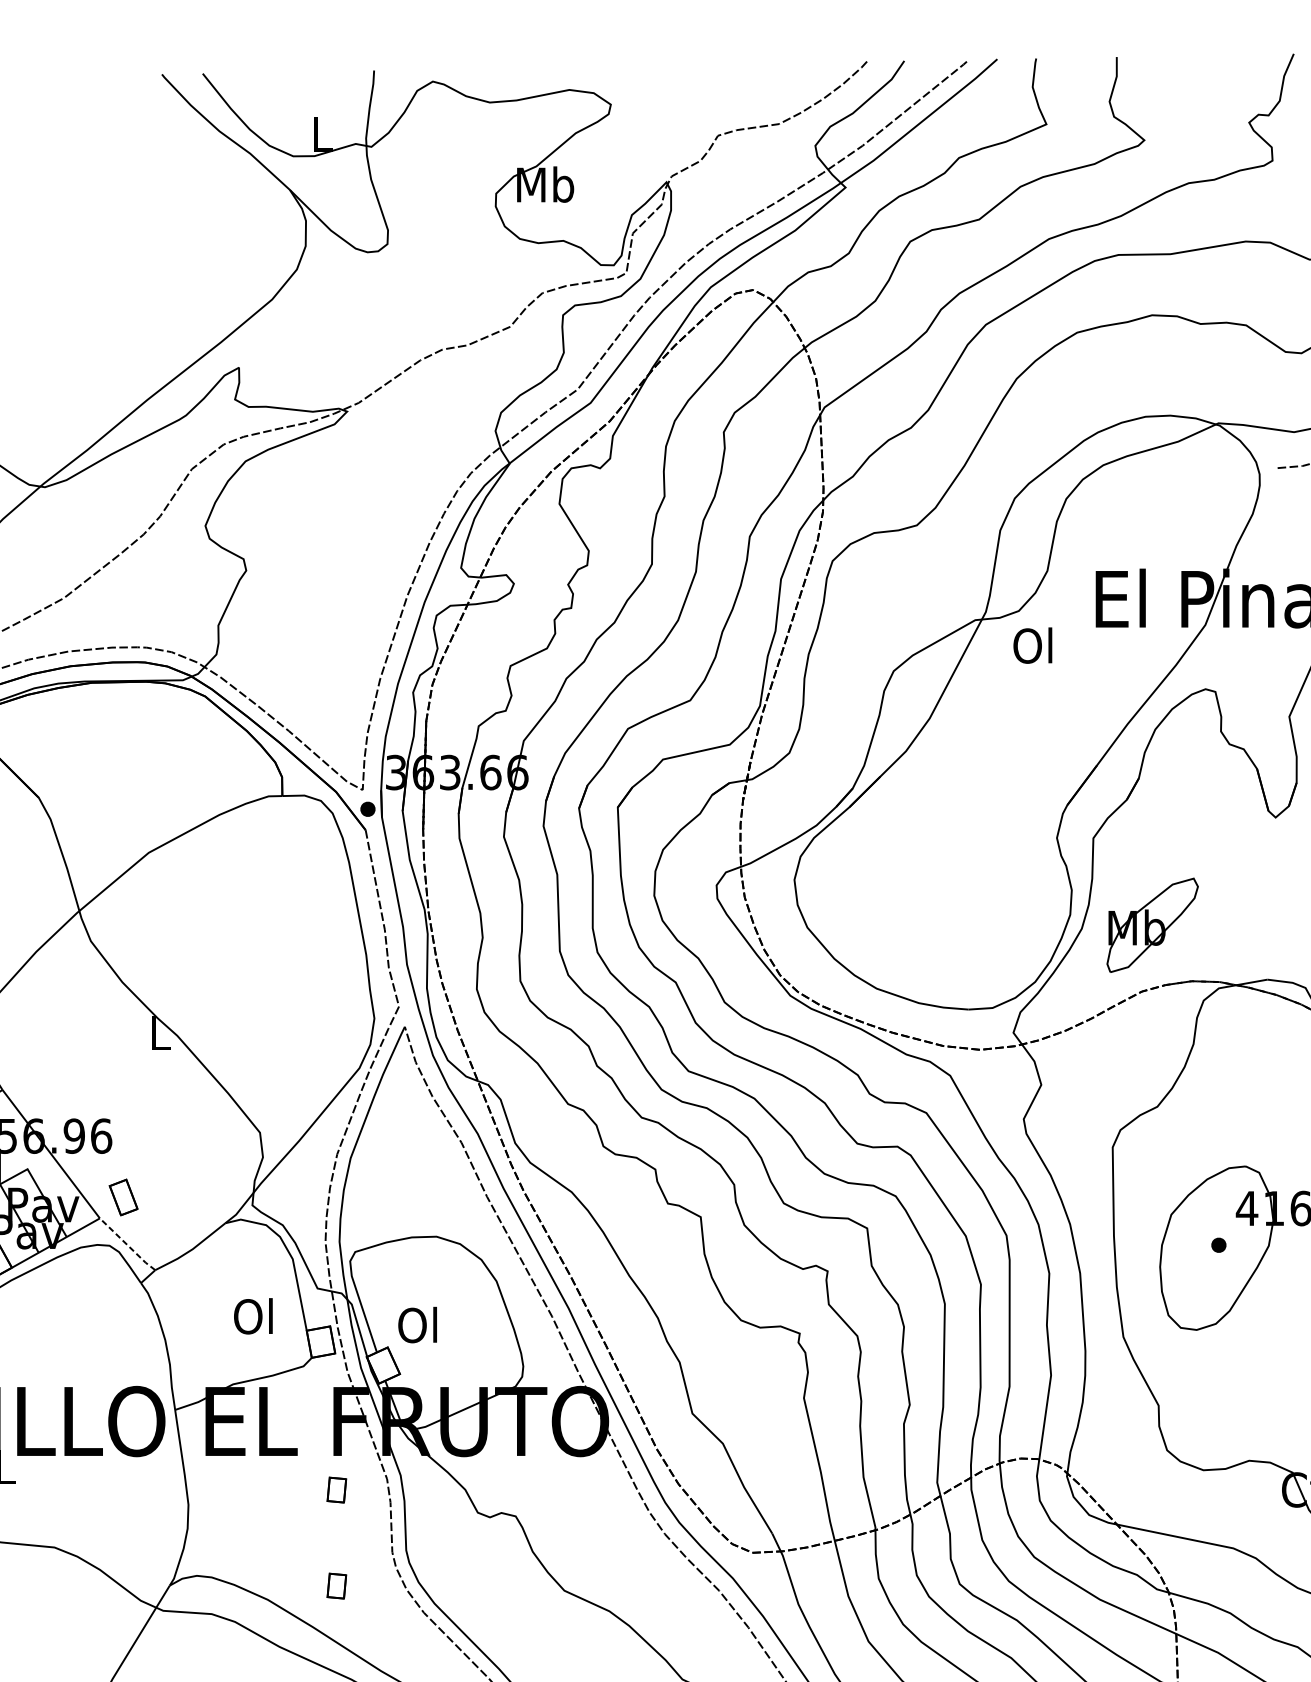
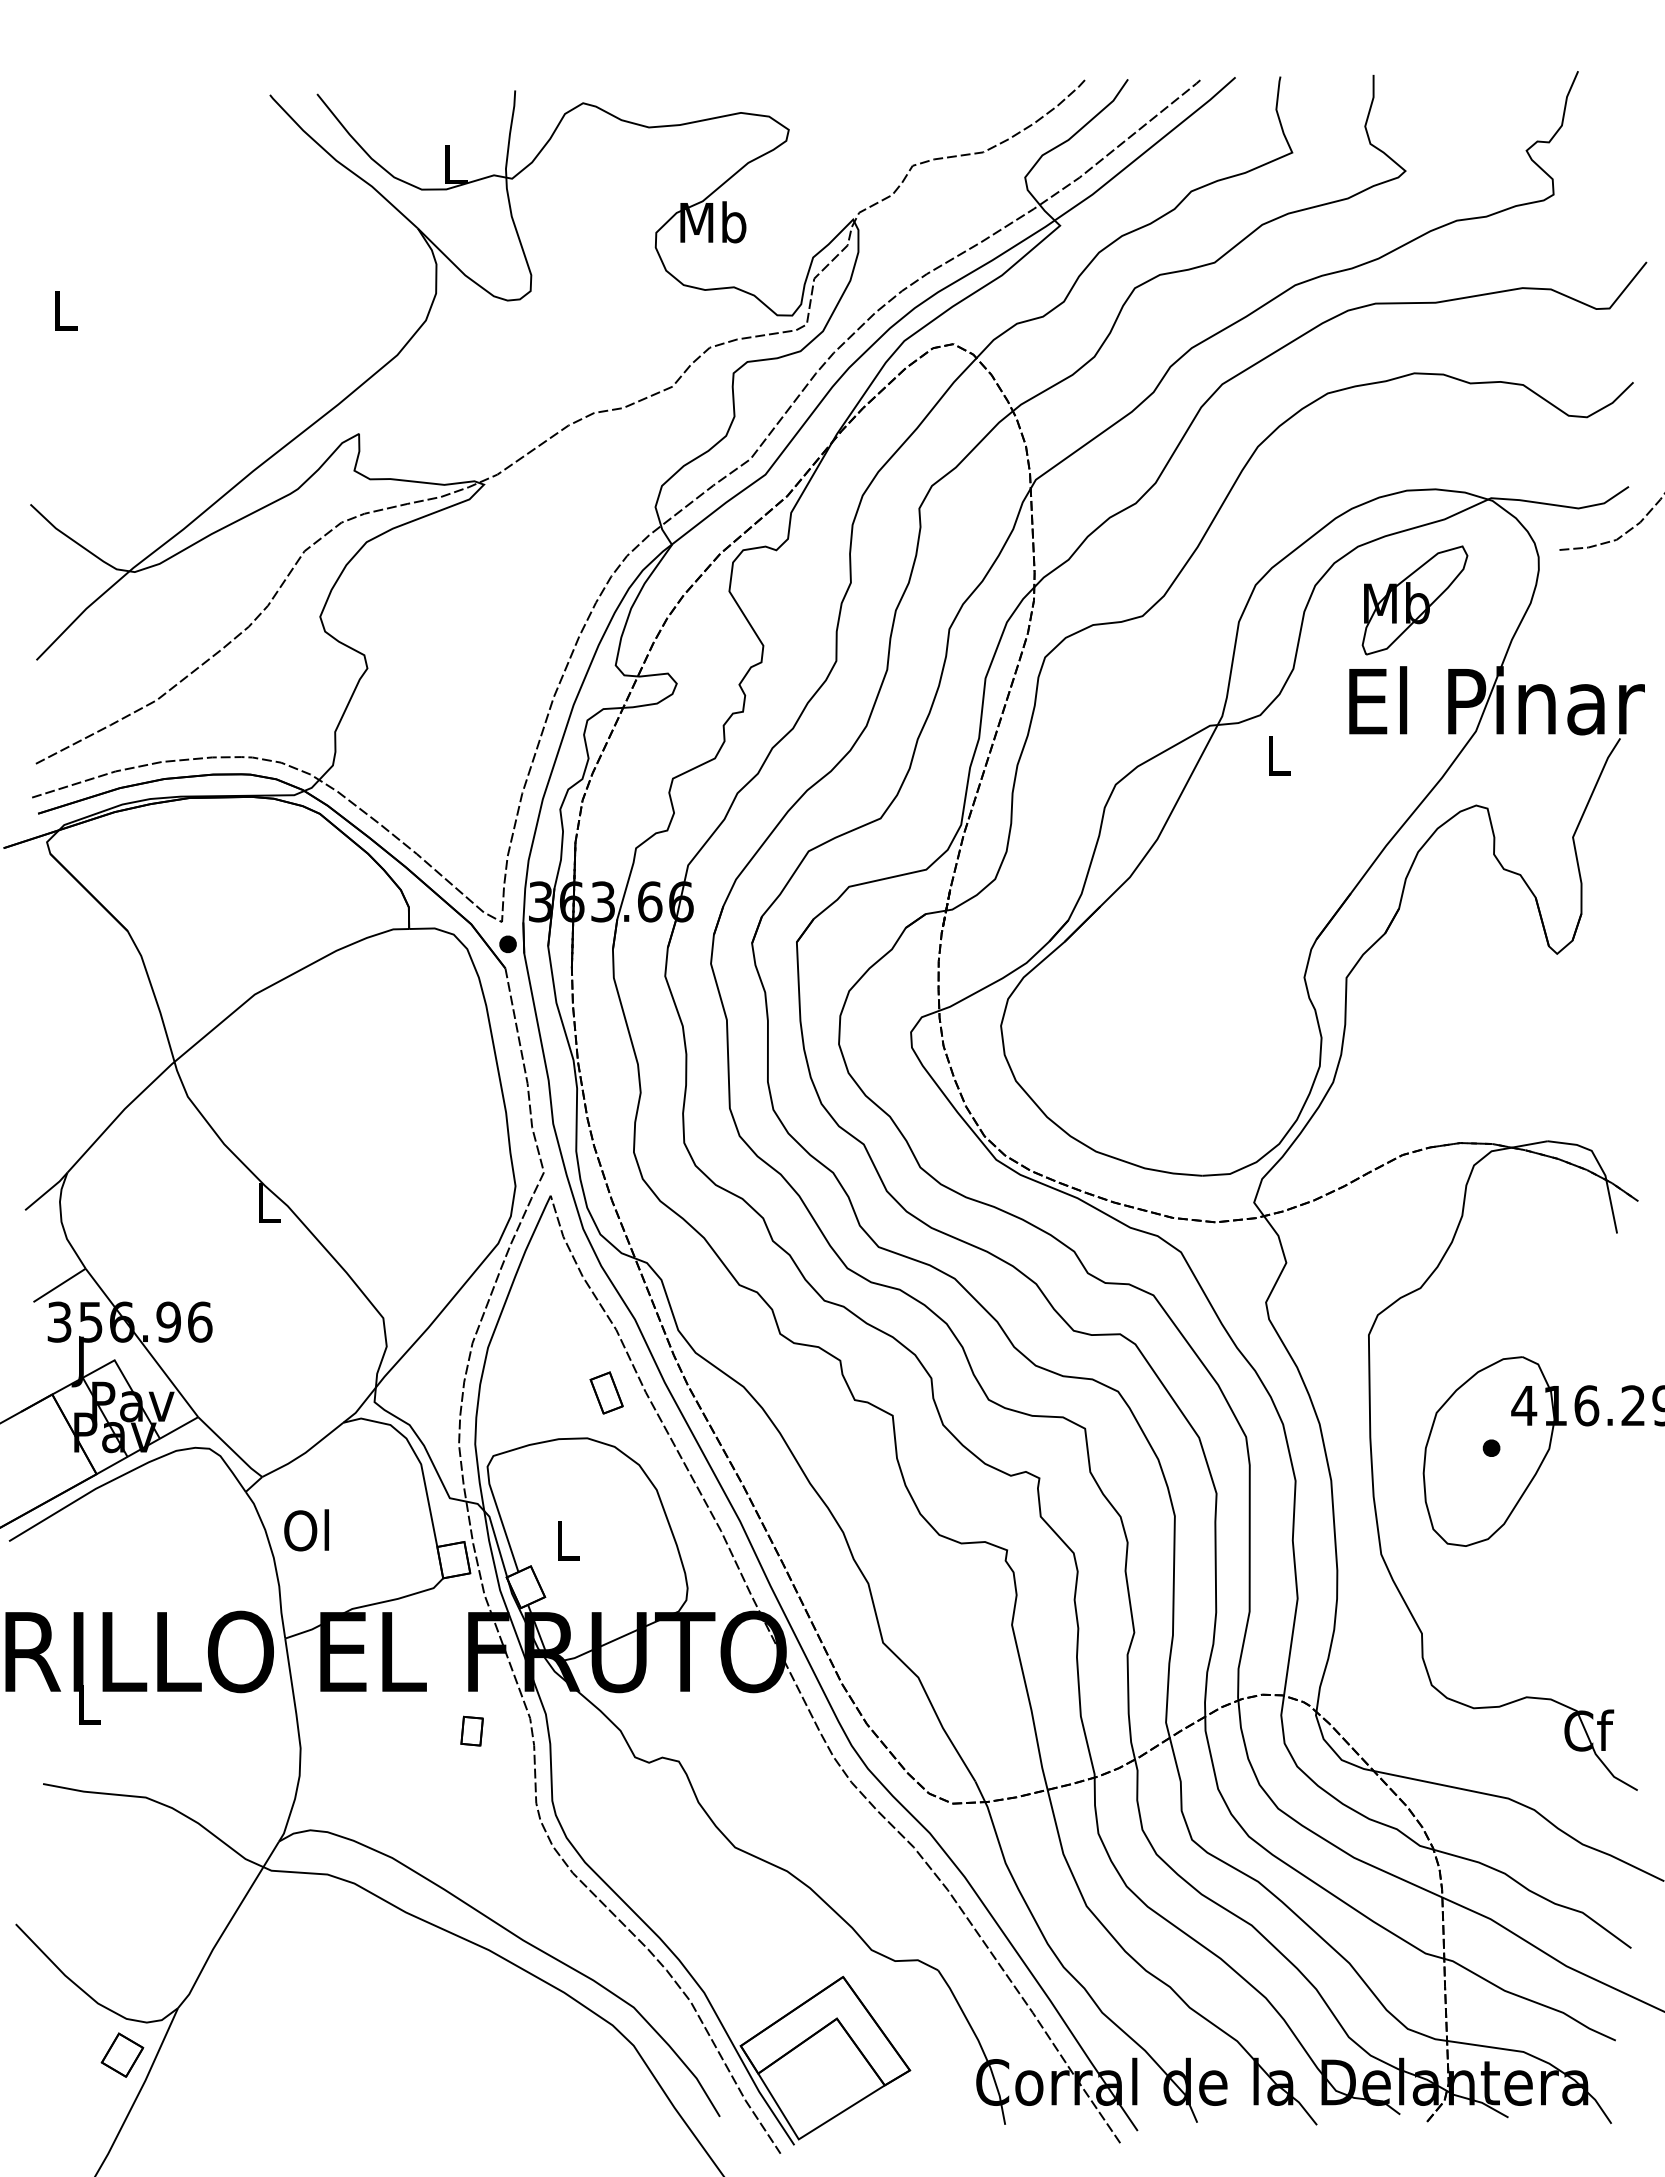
text: (1032, 645) -> (1276, 755), Ol -> L
part: (1152, 925) -> (1414, 600), moved
part: (123, 1197) -> (606, 1392), moved
line: (127, 1245) -> (230, 1448), dashed -> solid
text: (253, 1316) -> (306, 1530), moved
text: (417, 1325) -> (565, 1540), Ol -> L
part: (336, 1585) -> (471, 1841), removed

